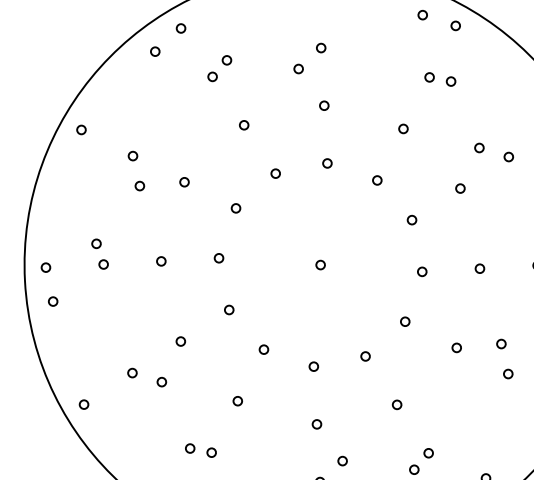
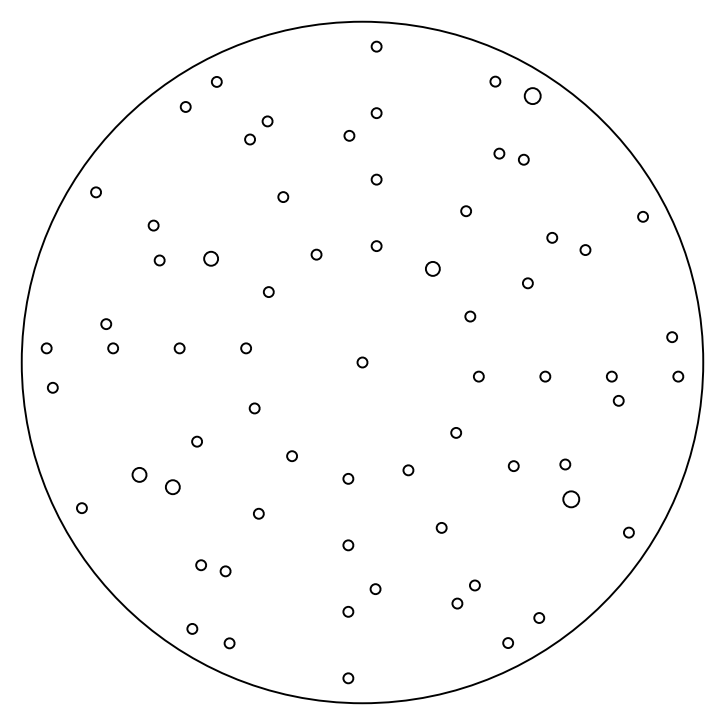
circle: (455, 25) -> (532, 95), size x1.6
circle: (376, 180) -> (432, 268), size x1.4
circle: (184, 181) -> (211, 258), size x1.4
circle: (132, 372) -> (139, 474), size x1.4
circle: (508, 374) -> (571, 499), size x1.6
circle: (161, 381) -> (172, 486), size x1.4

